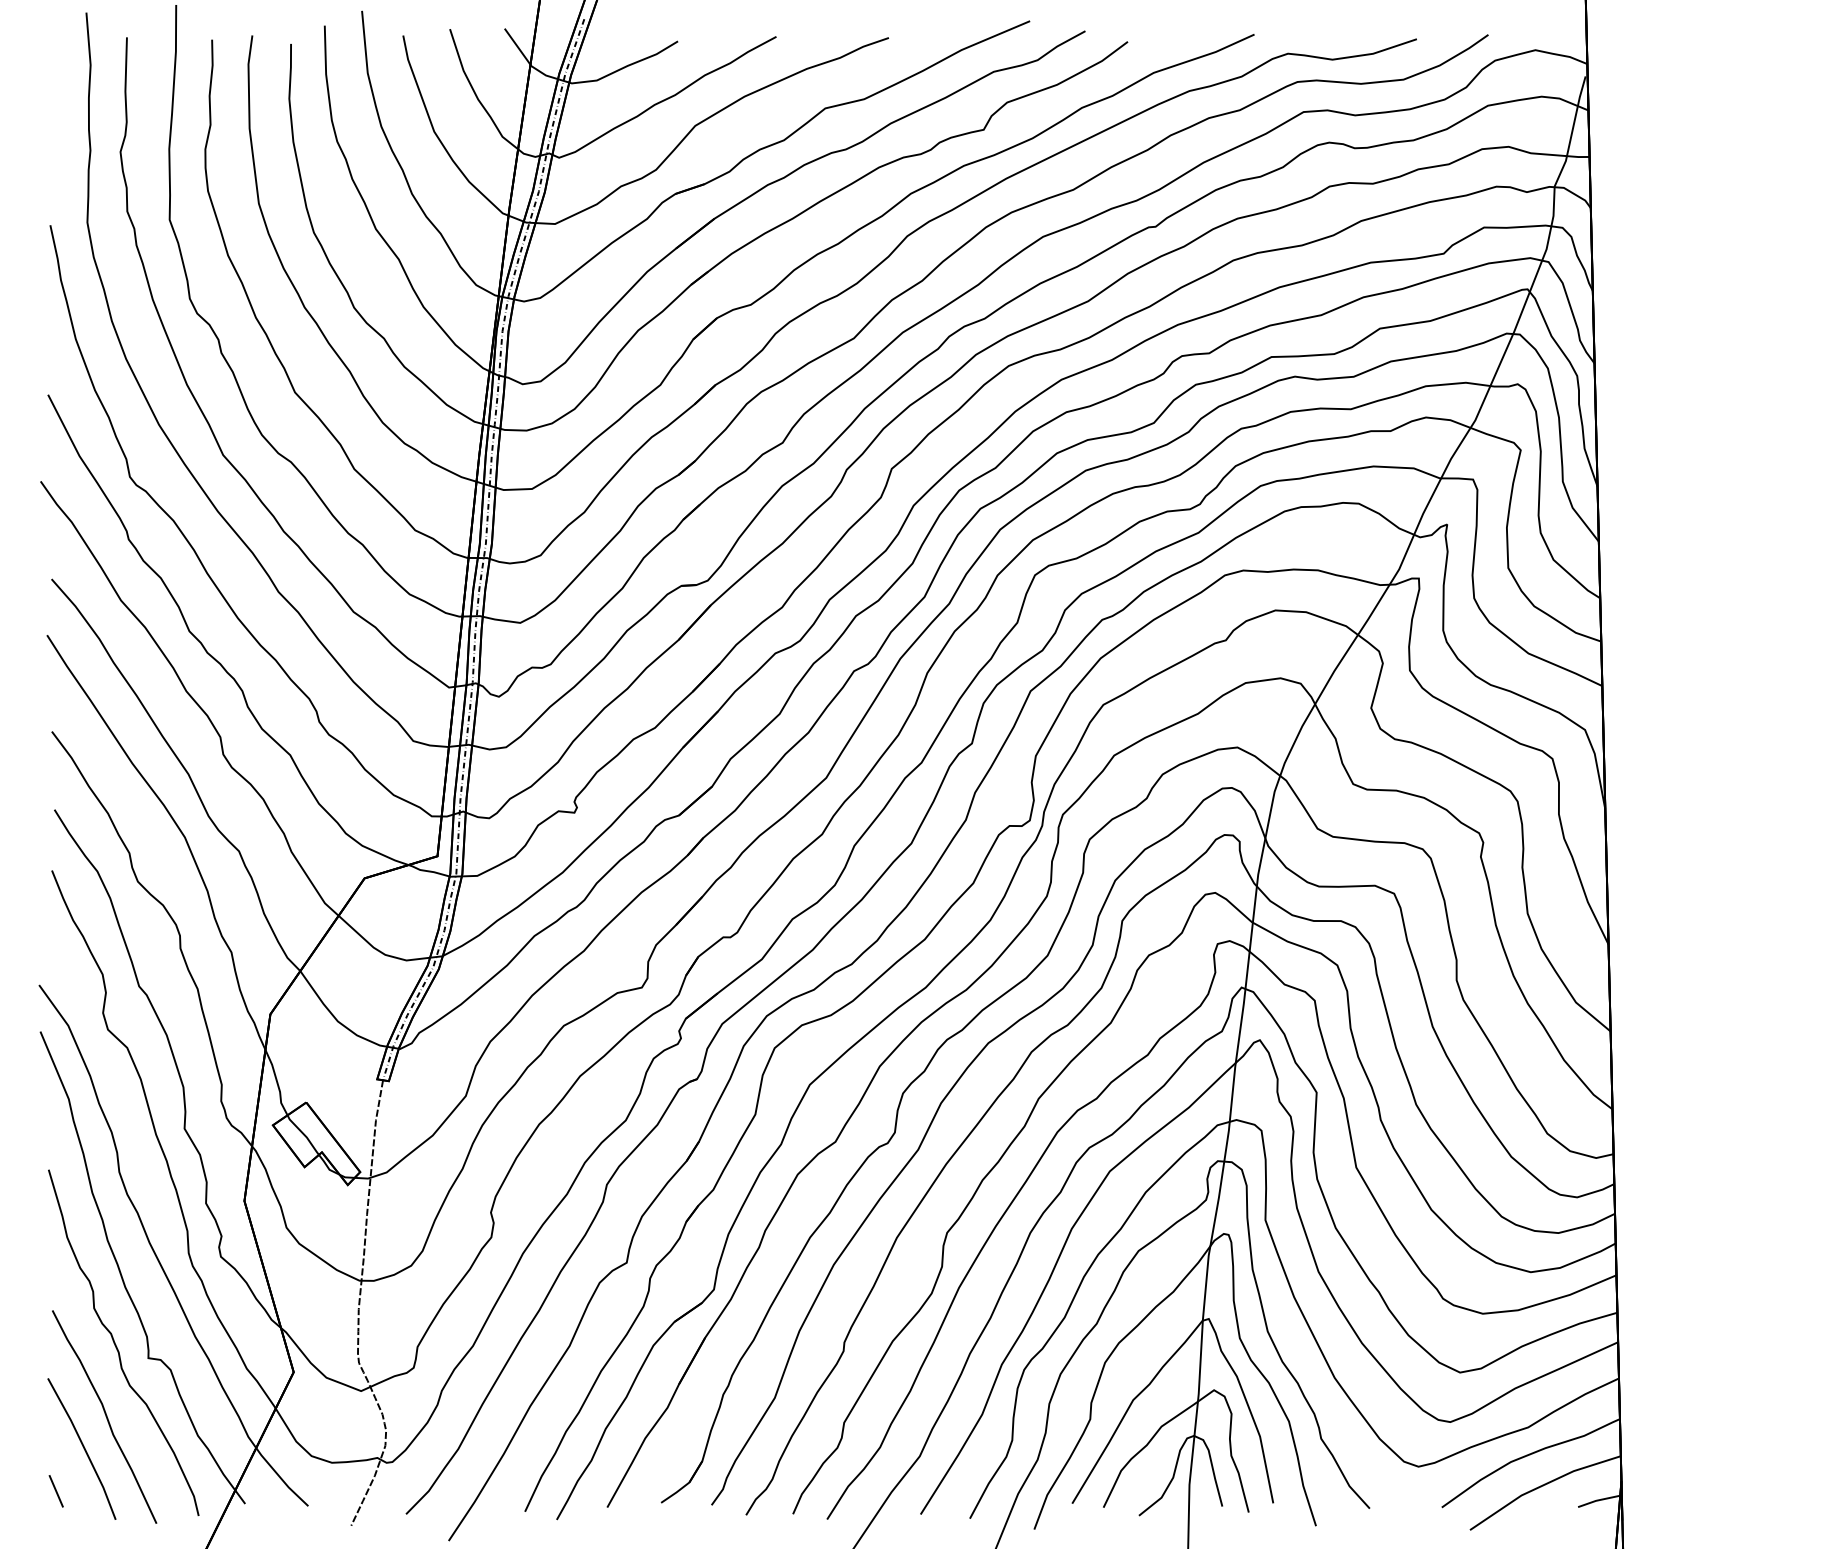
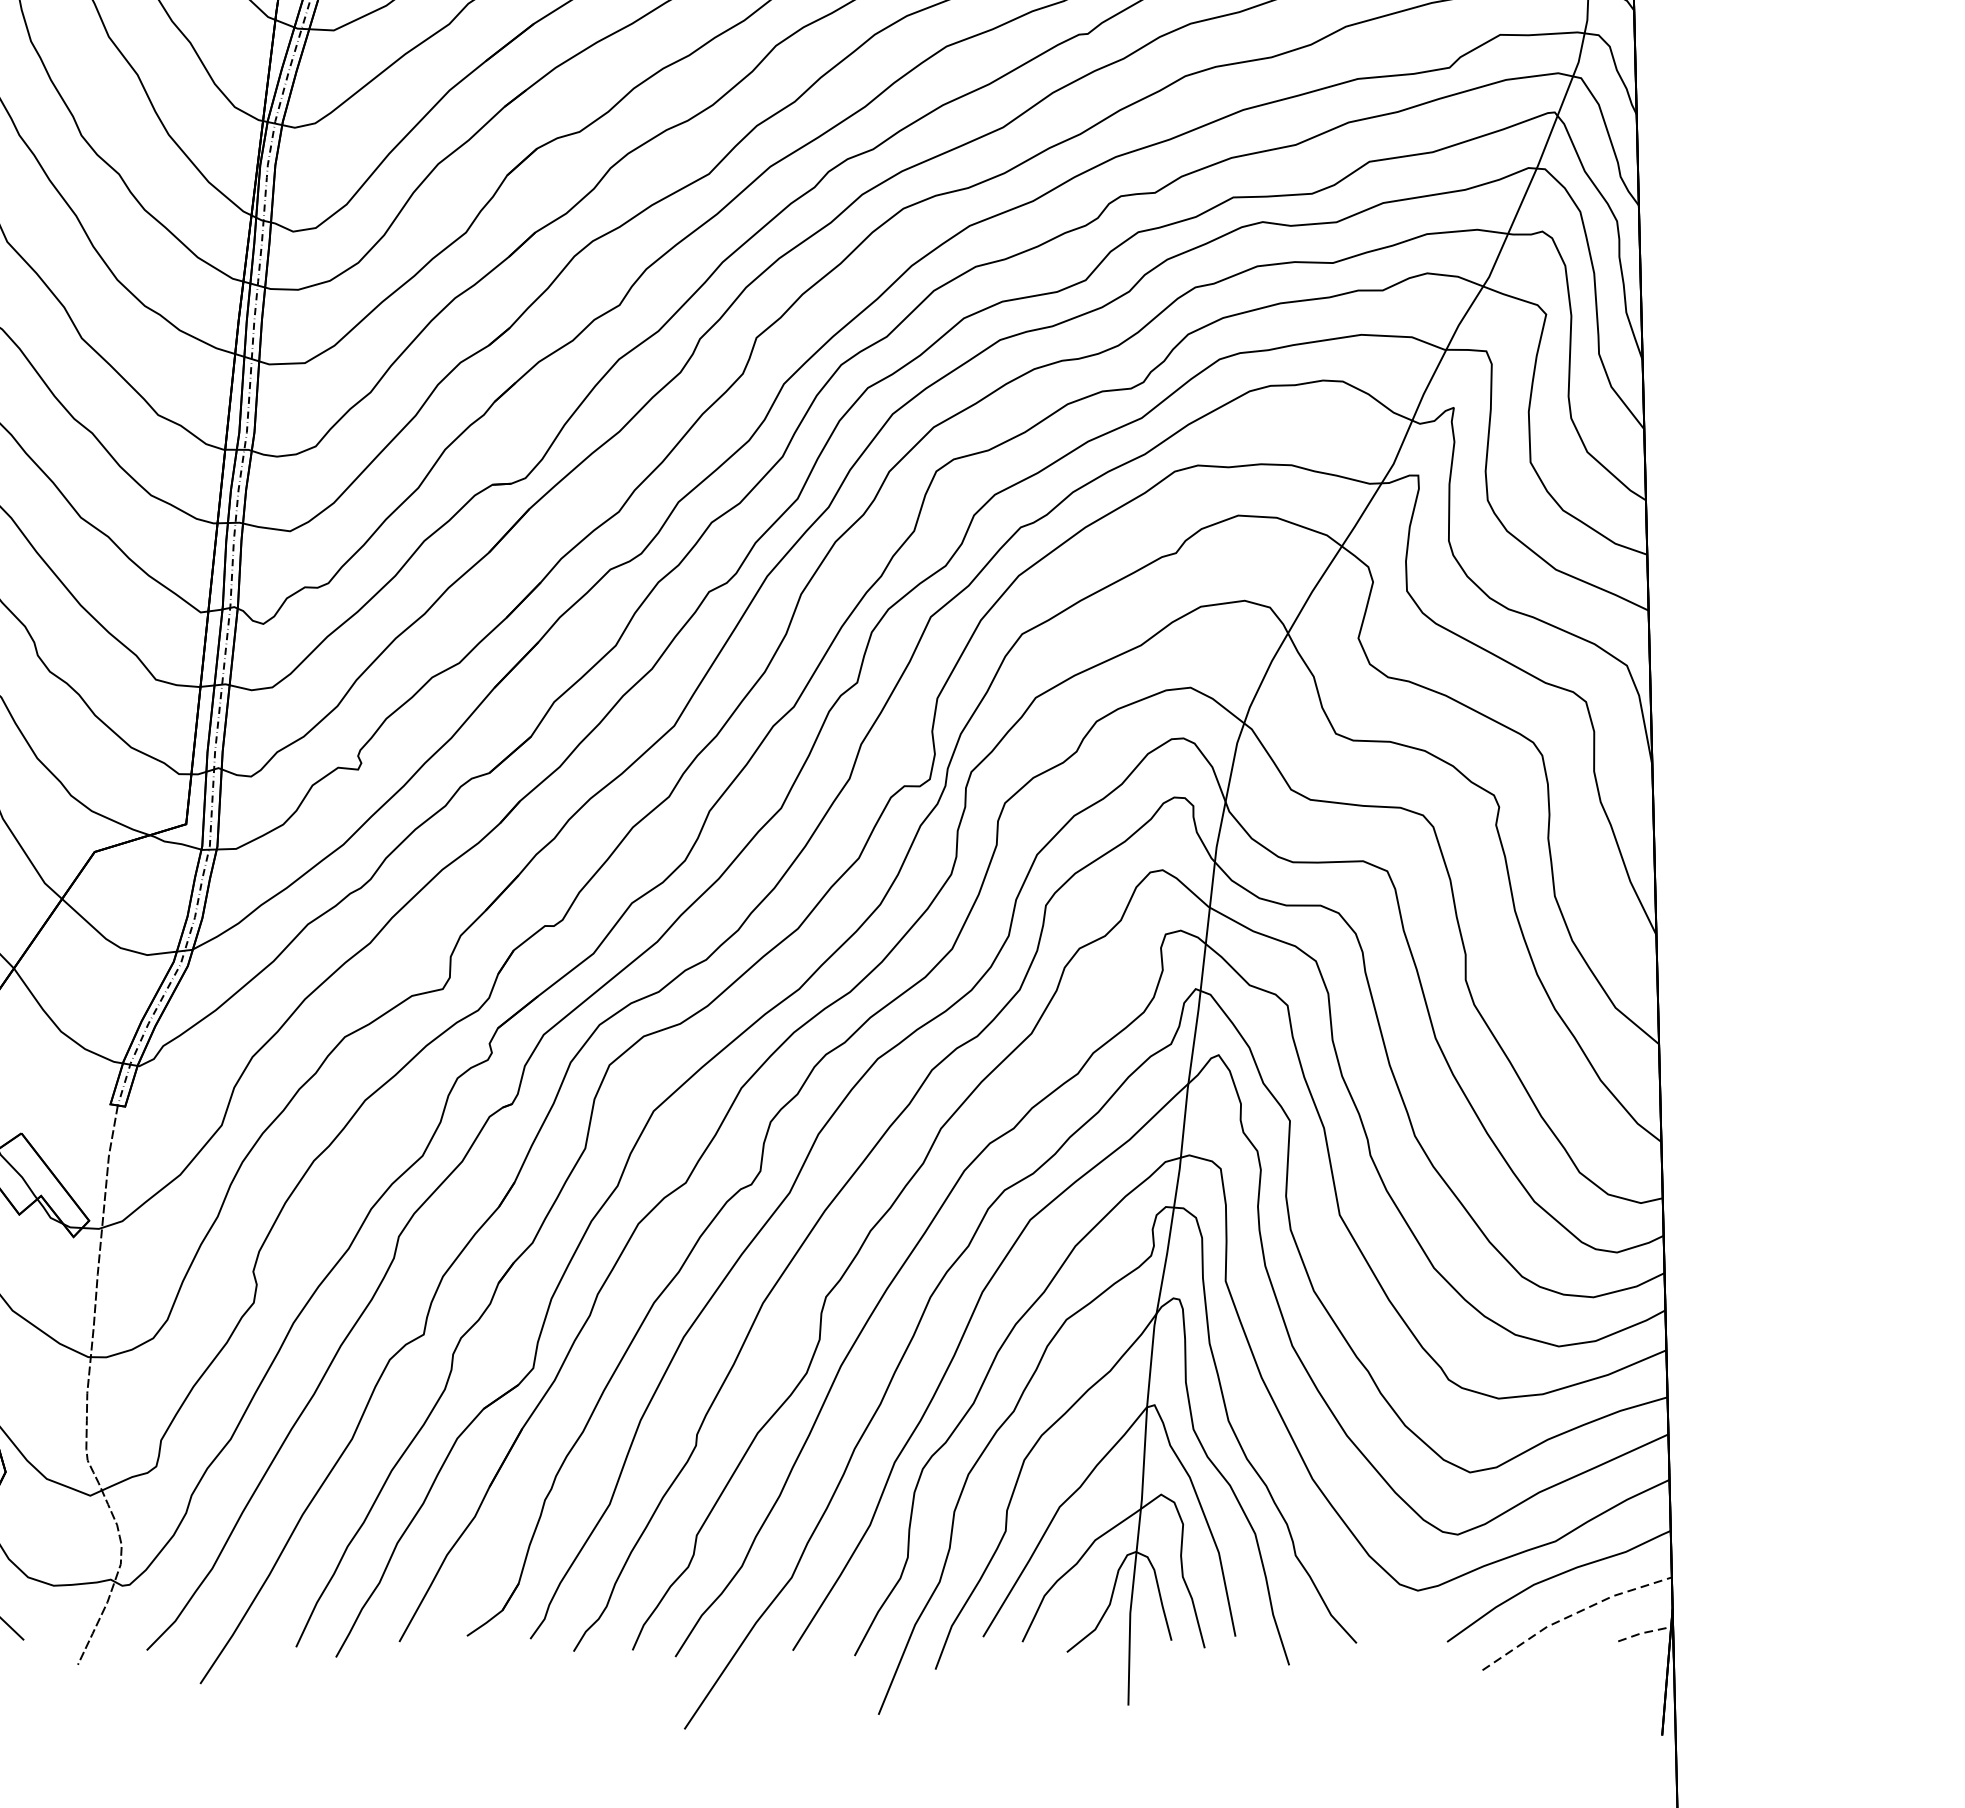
line: (1542, 1485) -> (1573, 1614), solid -> dashed
line: (1598, 1500) -> (1643, 1633), solid -> dashed

